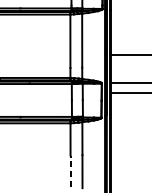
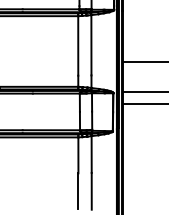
line: (70, 170) -> (78, 190), dashed -> solid

